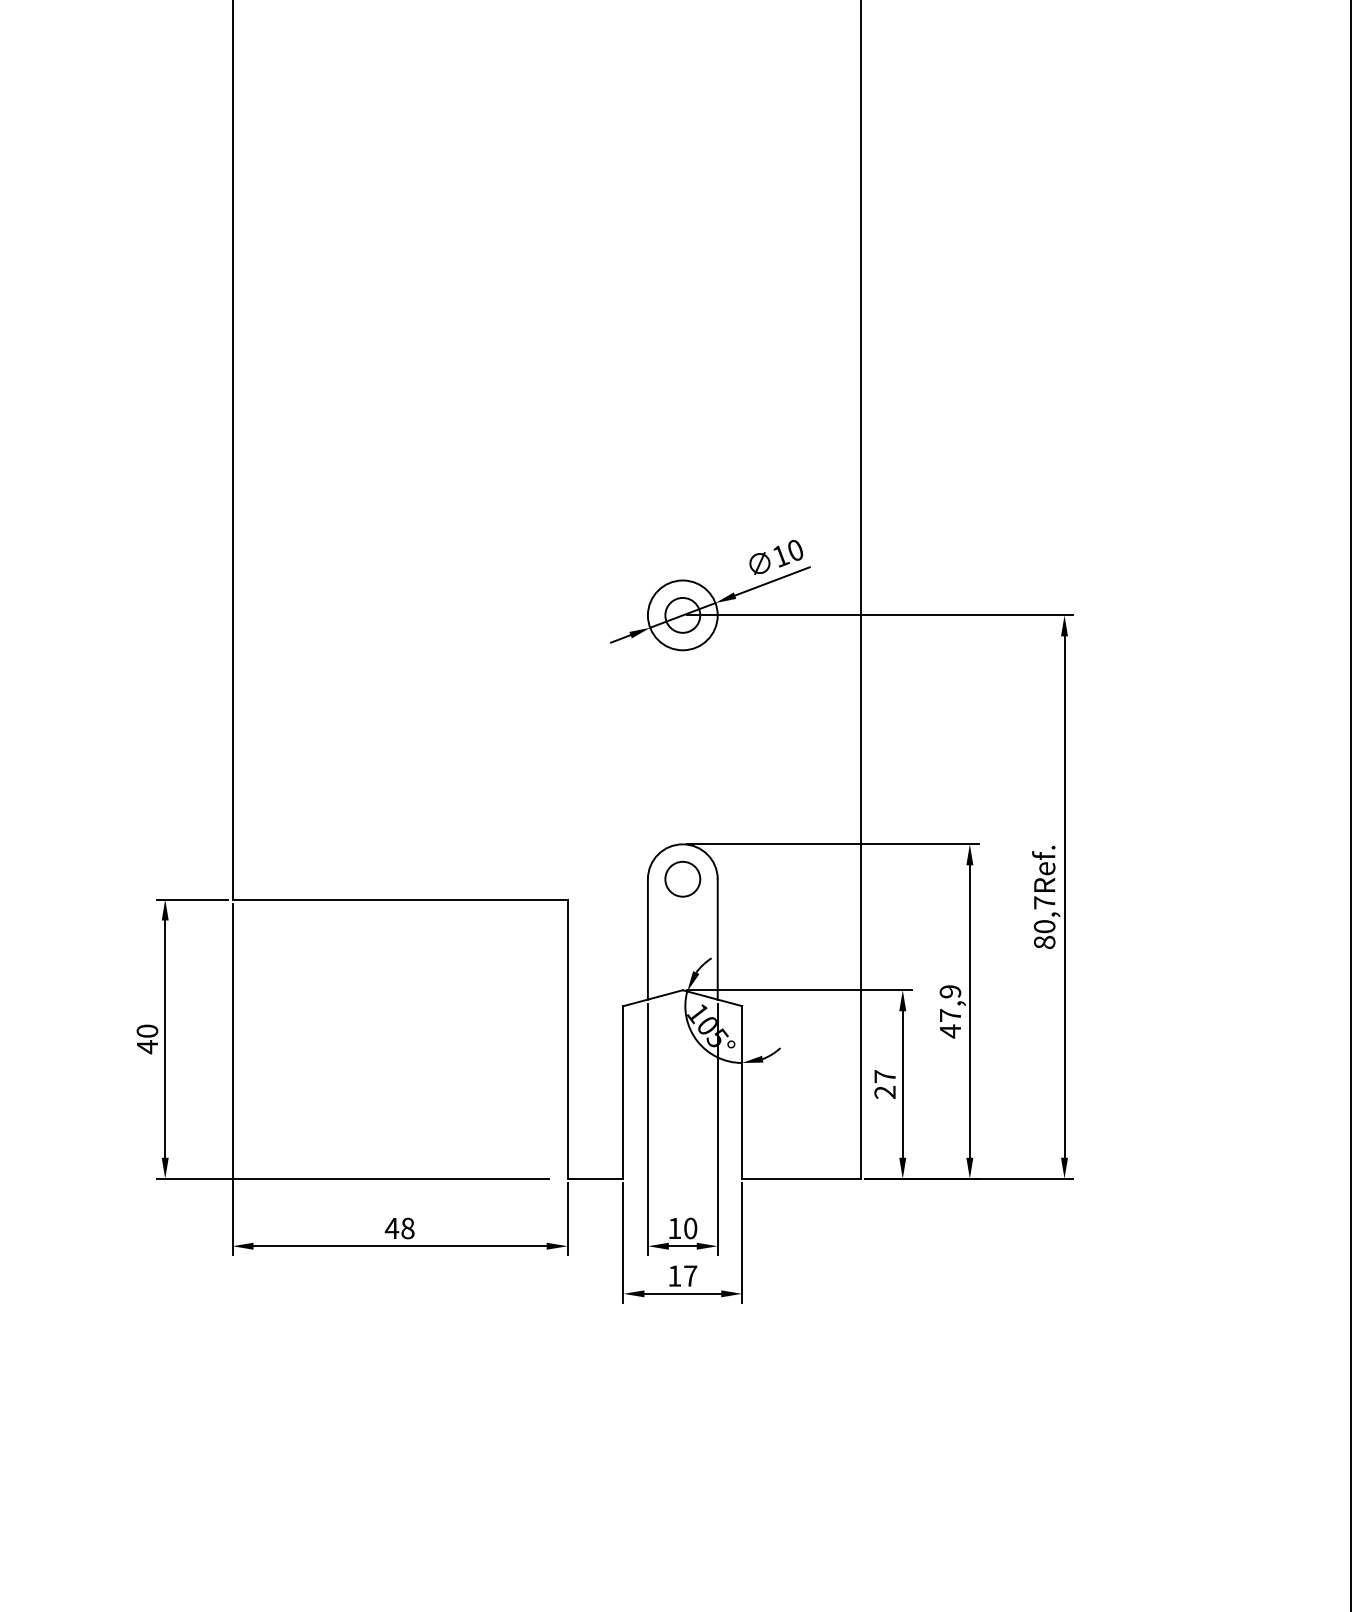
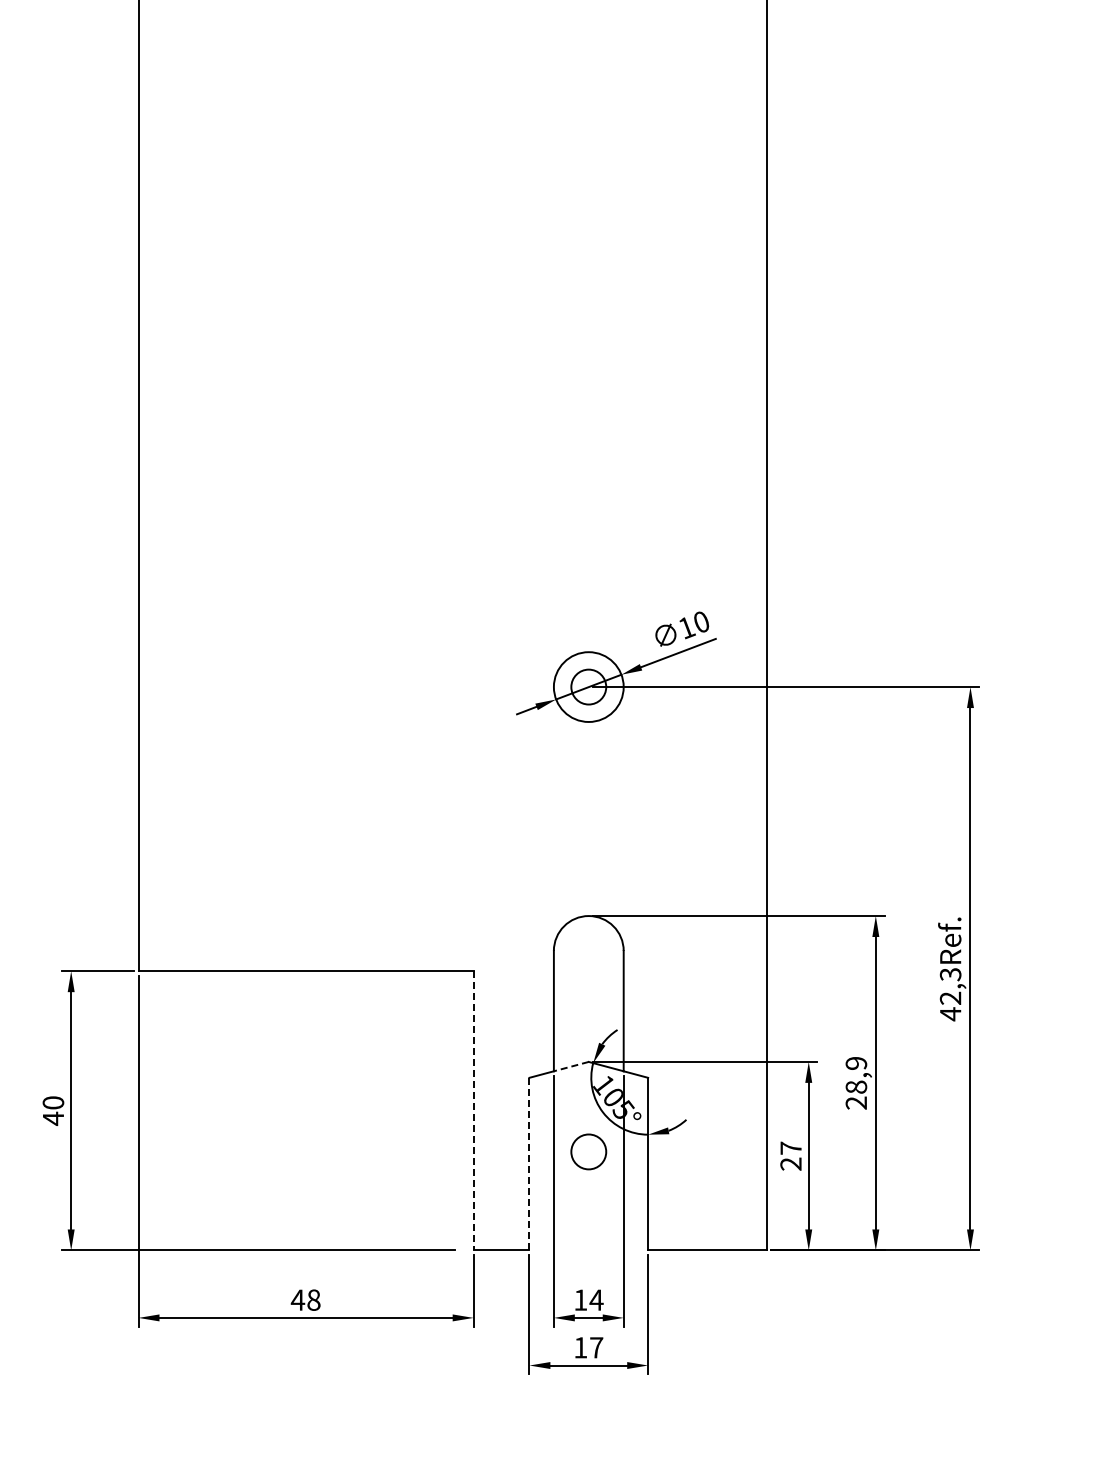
circle: (682, 878) -> (588, 1151), moved
text: (1044, 922) -> (950, 994), 80,7Ref. -> 42,3Ref.
line: (664, 995) -> (570, 1067), solid -> dashed
text: (950, 1023) -> (856, 1095), 47,9 -> 28,9
line: (567, 1039) -> (473, 1111), solid -> dashed
line: (623, 1091) -> (529, 1163), solid -> dashed
text: (690, 1228) -> (596, 1300), 10 -> 14

